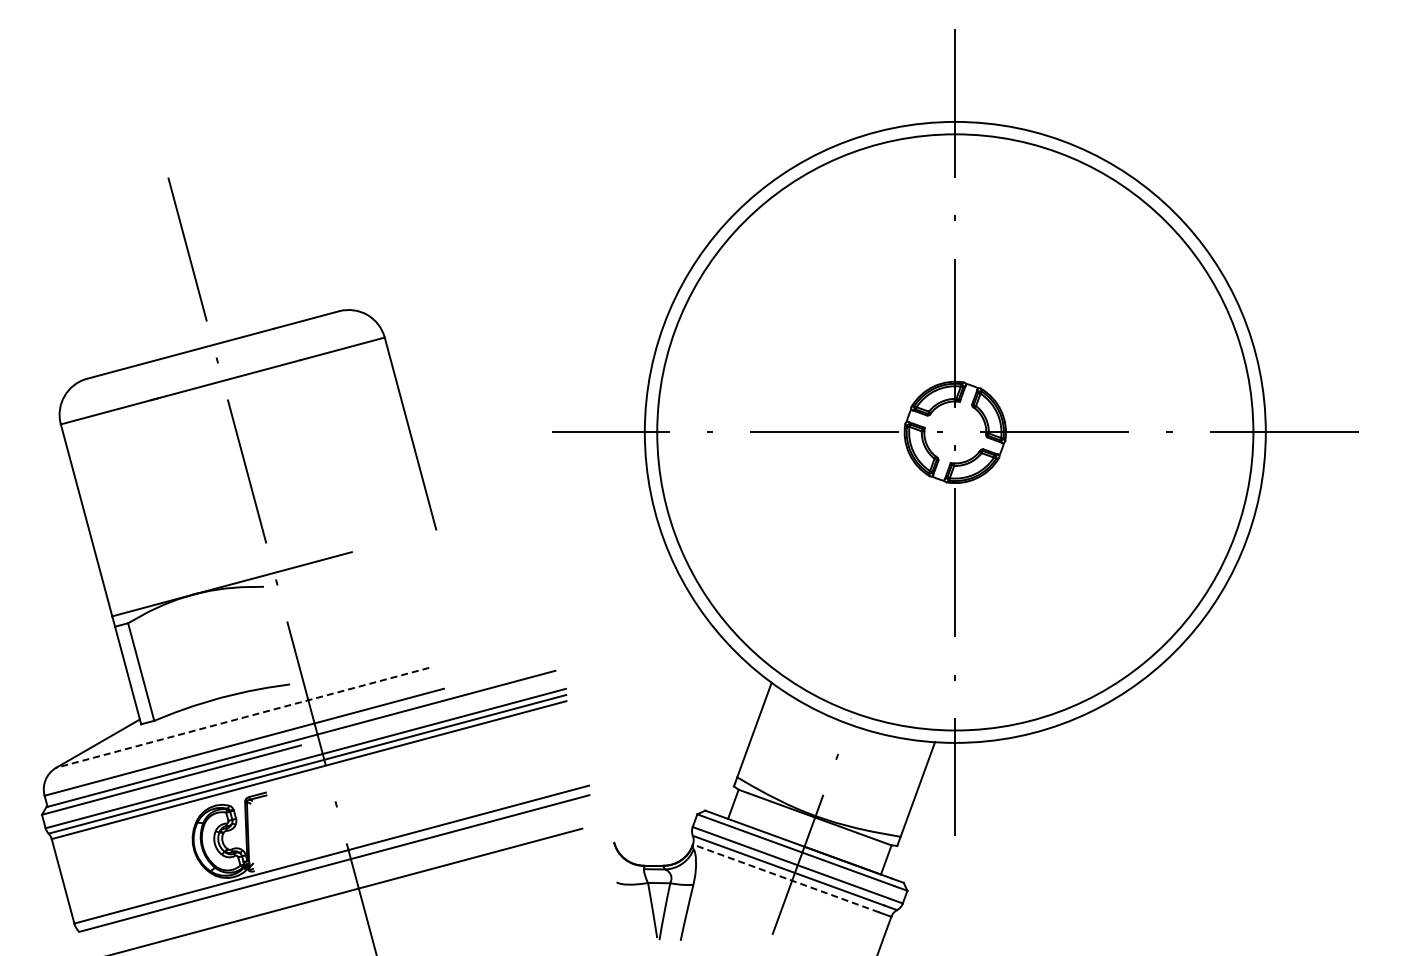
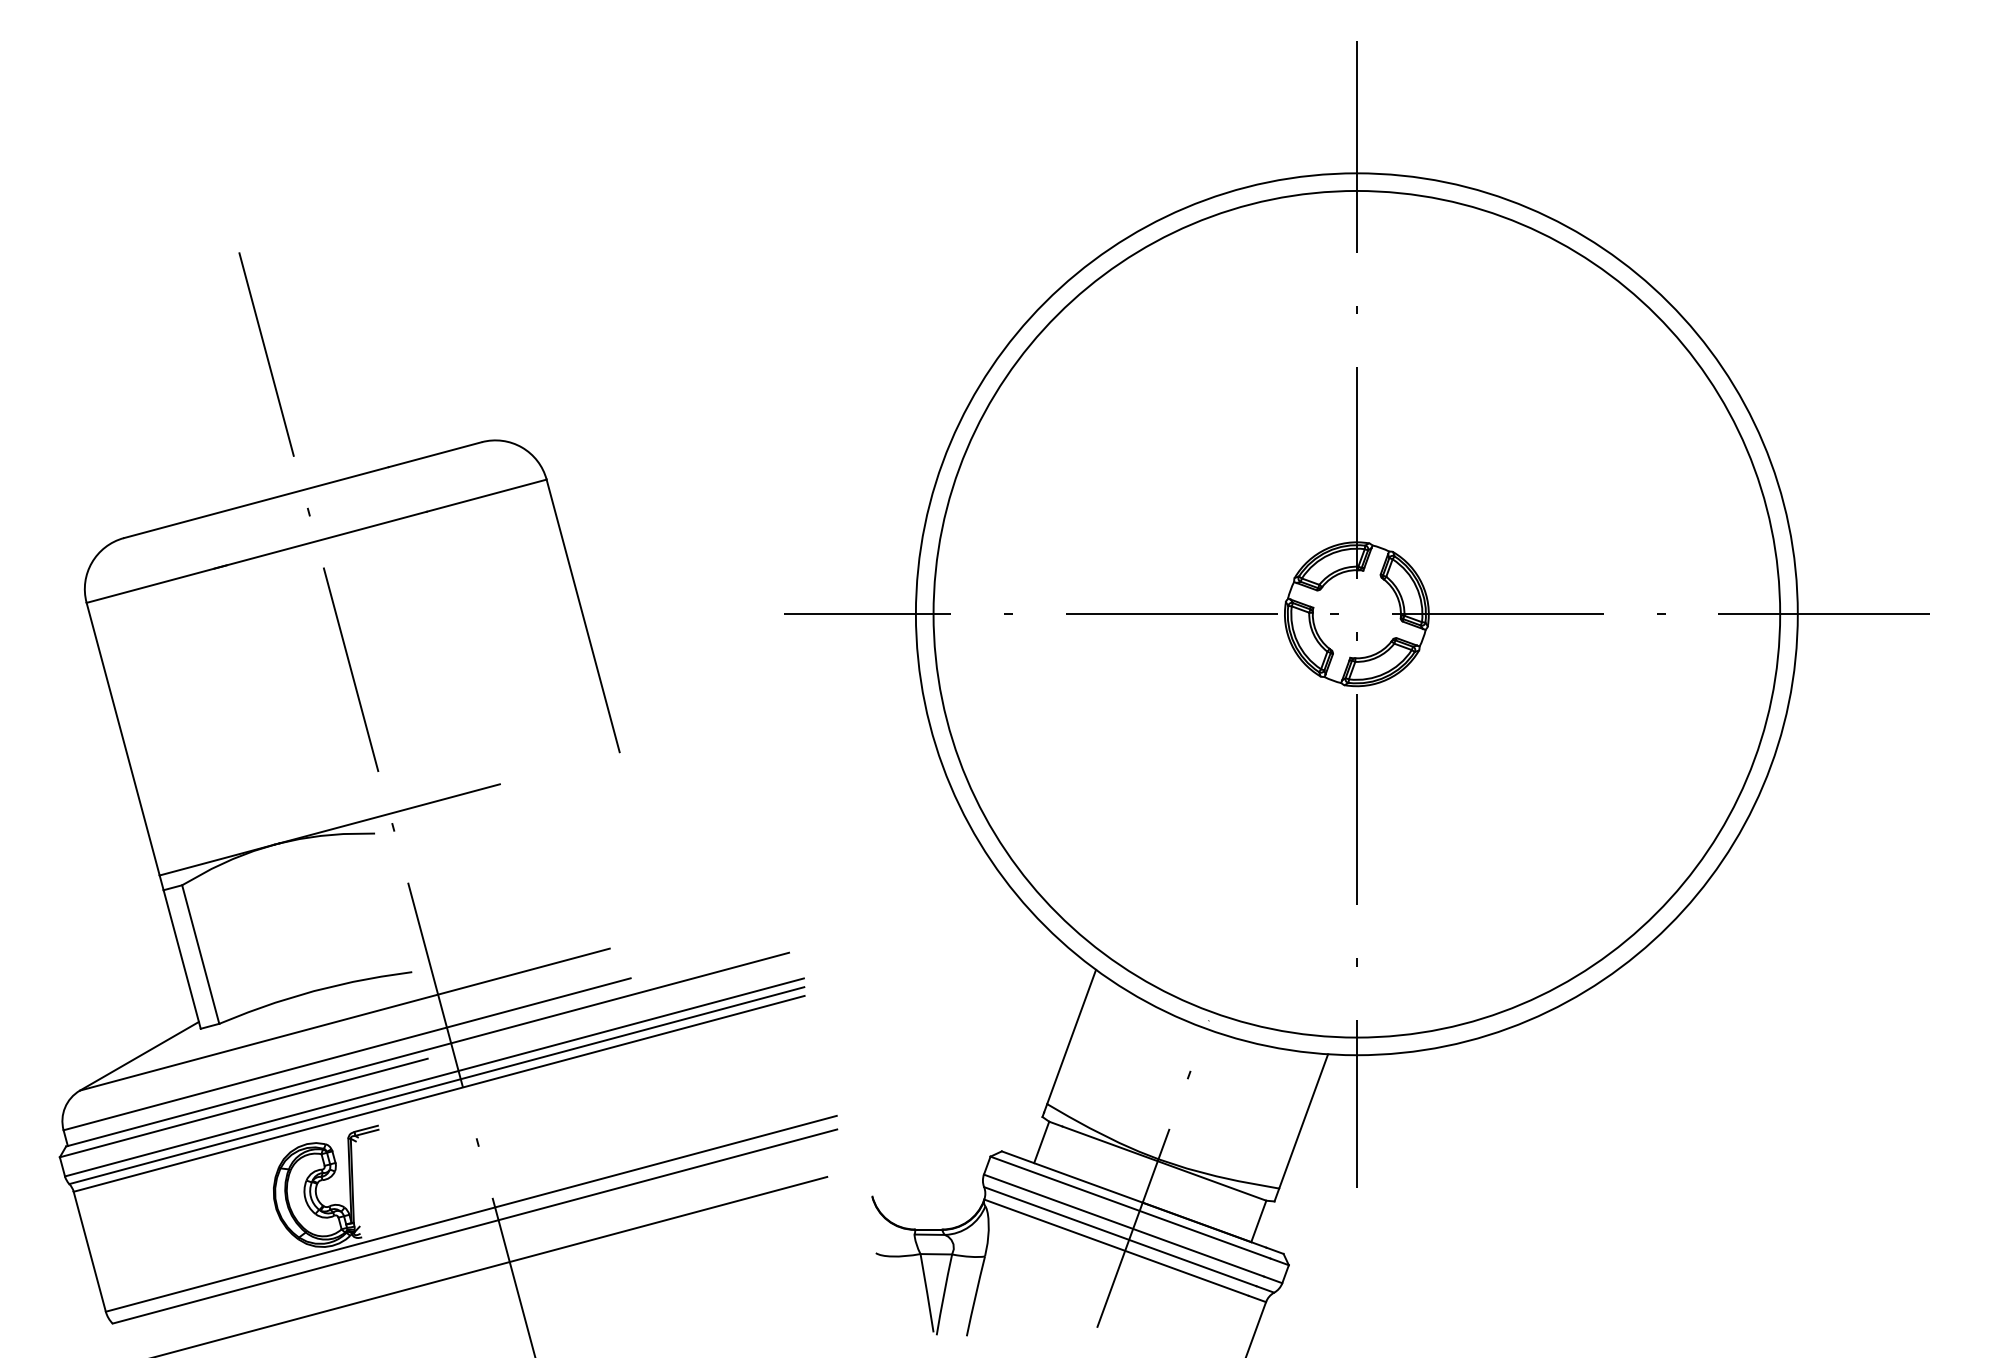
line: (242, 717) -> (344, 1019), dashed -> solid
line: (785, 878) -> (1115, 1247), dashed -> solid

